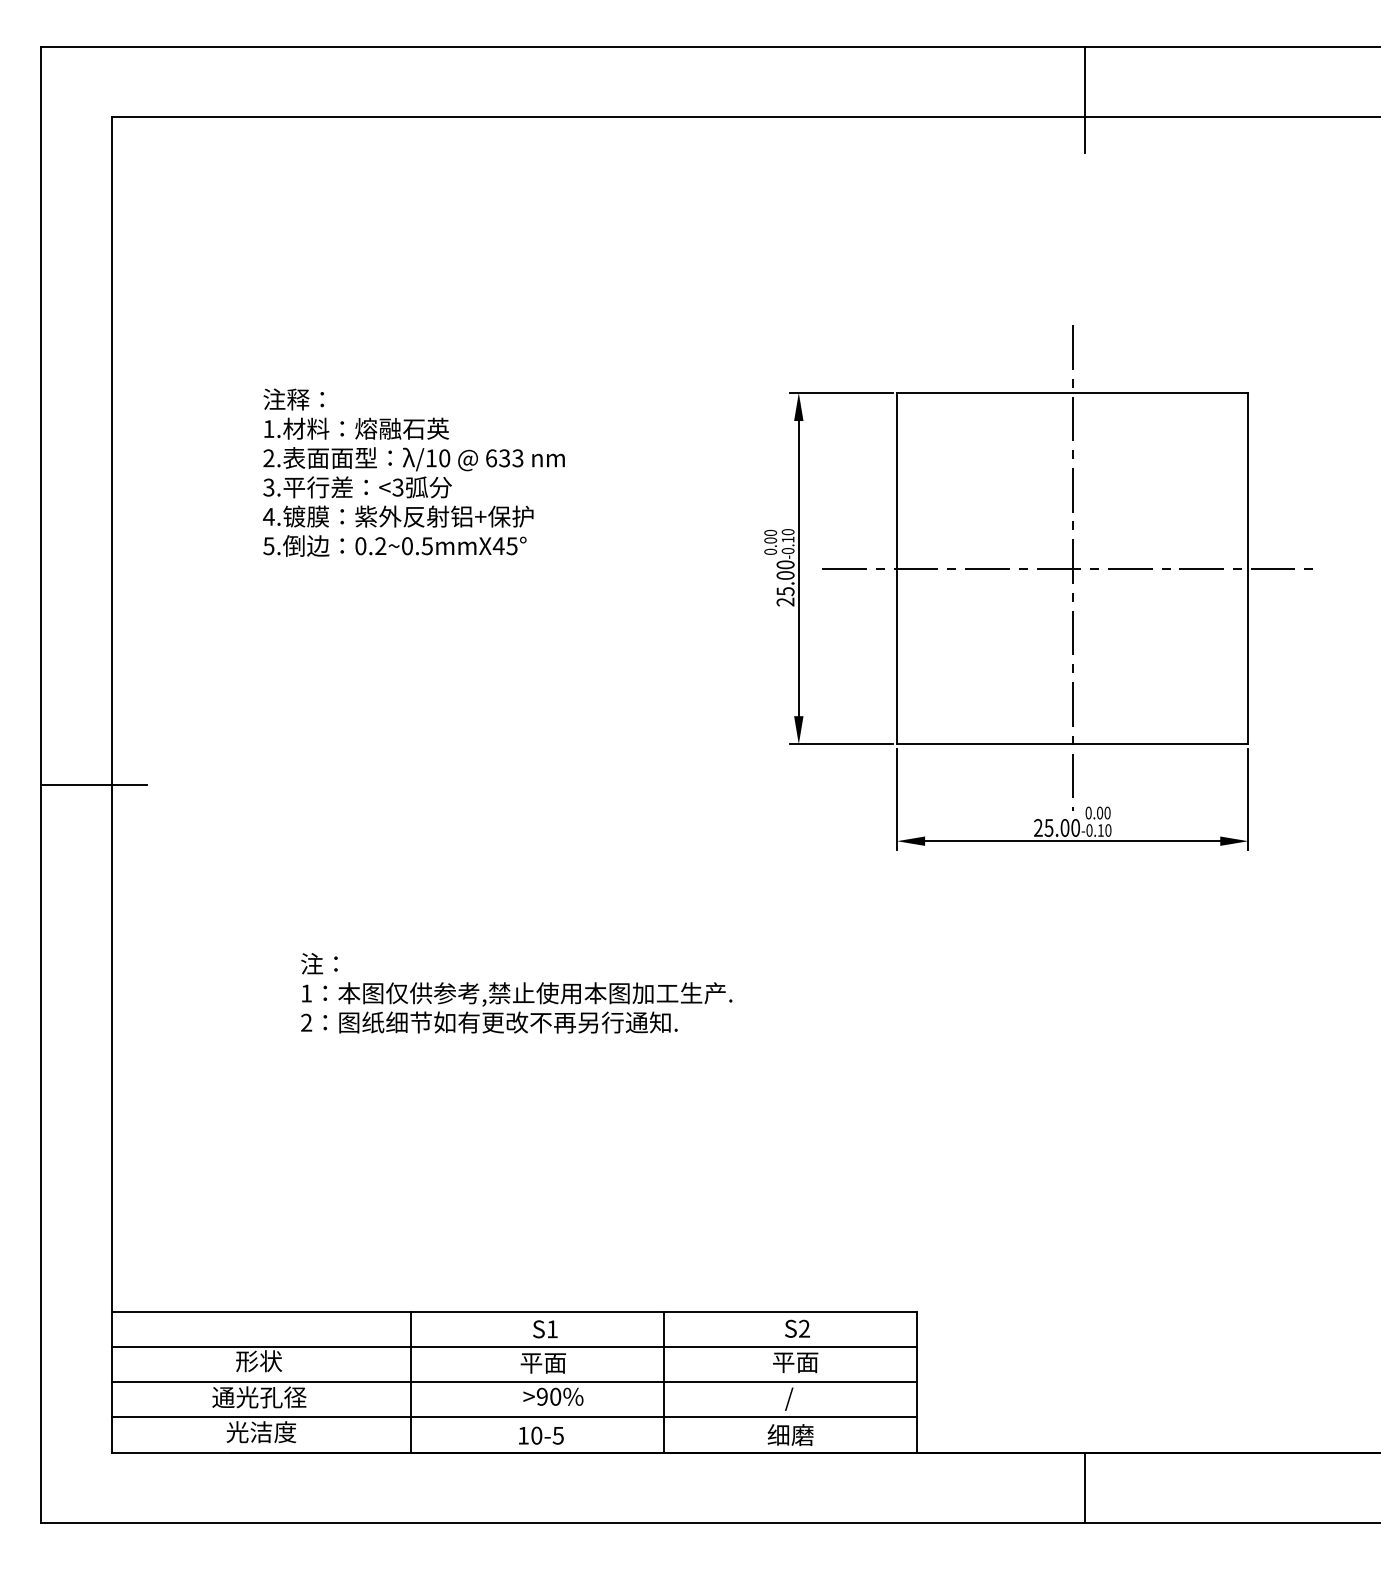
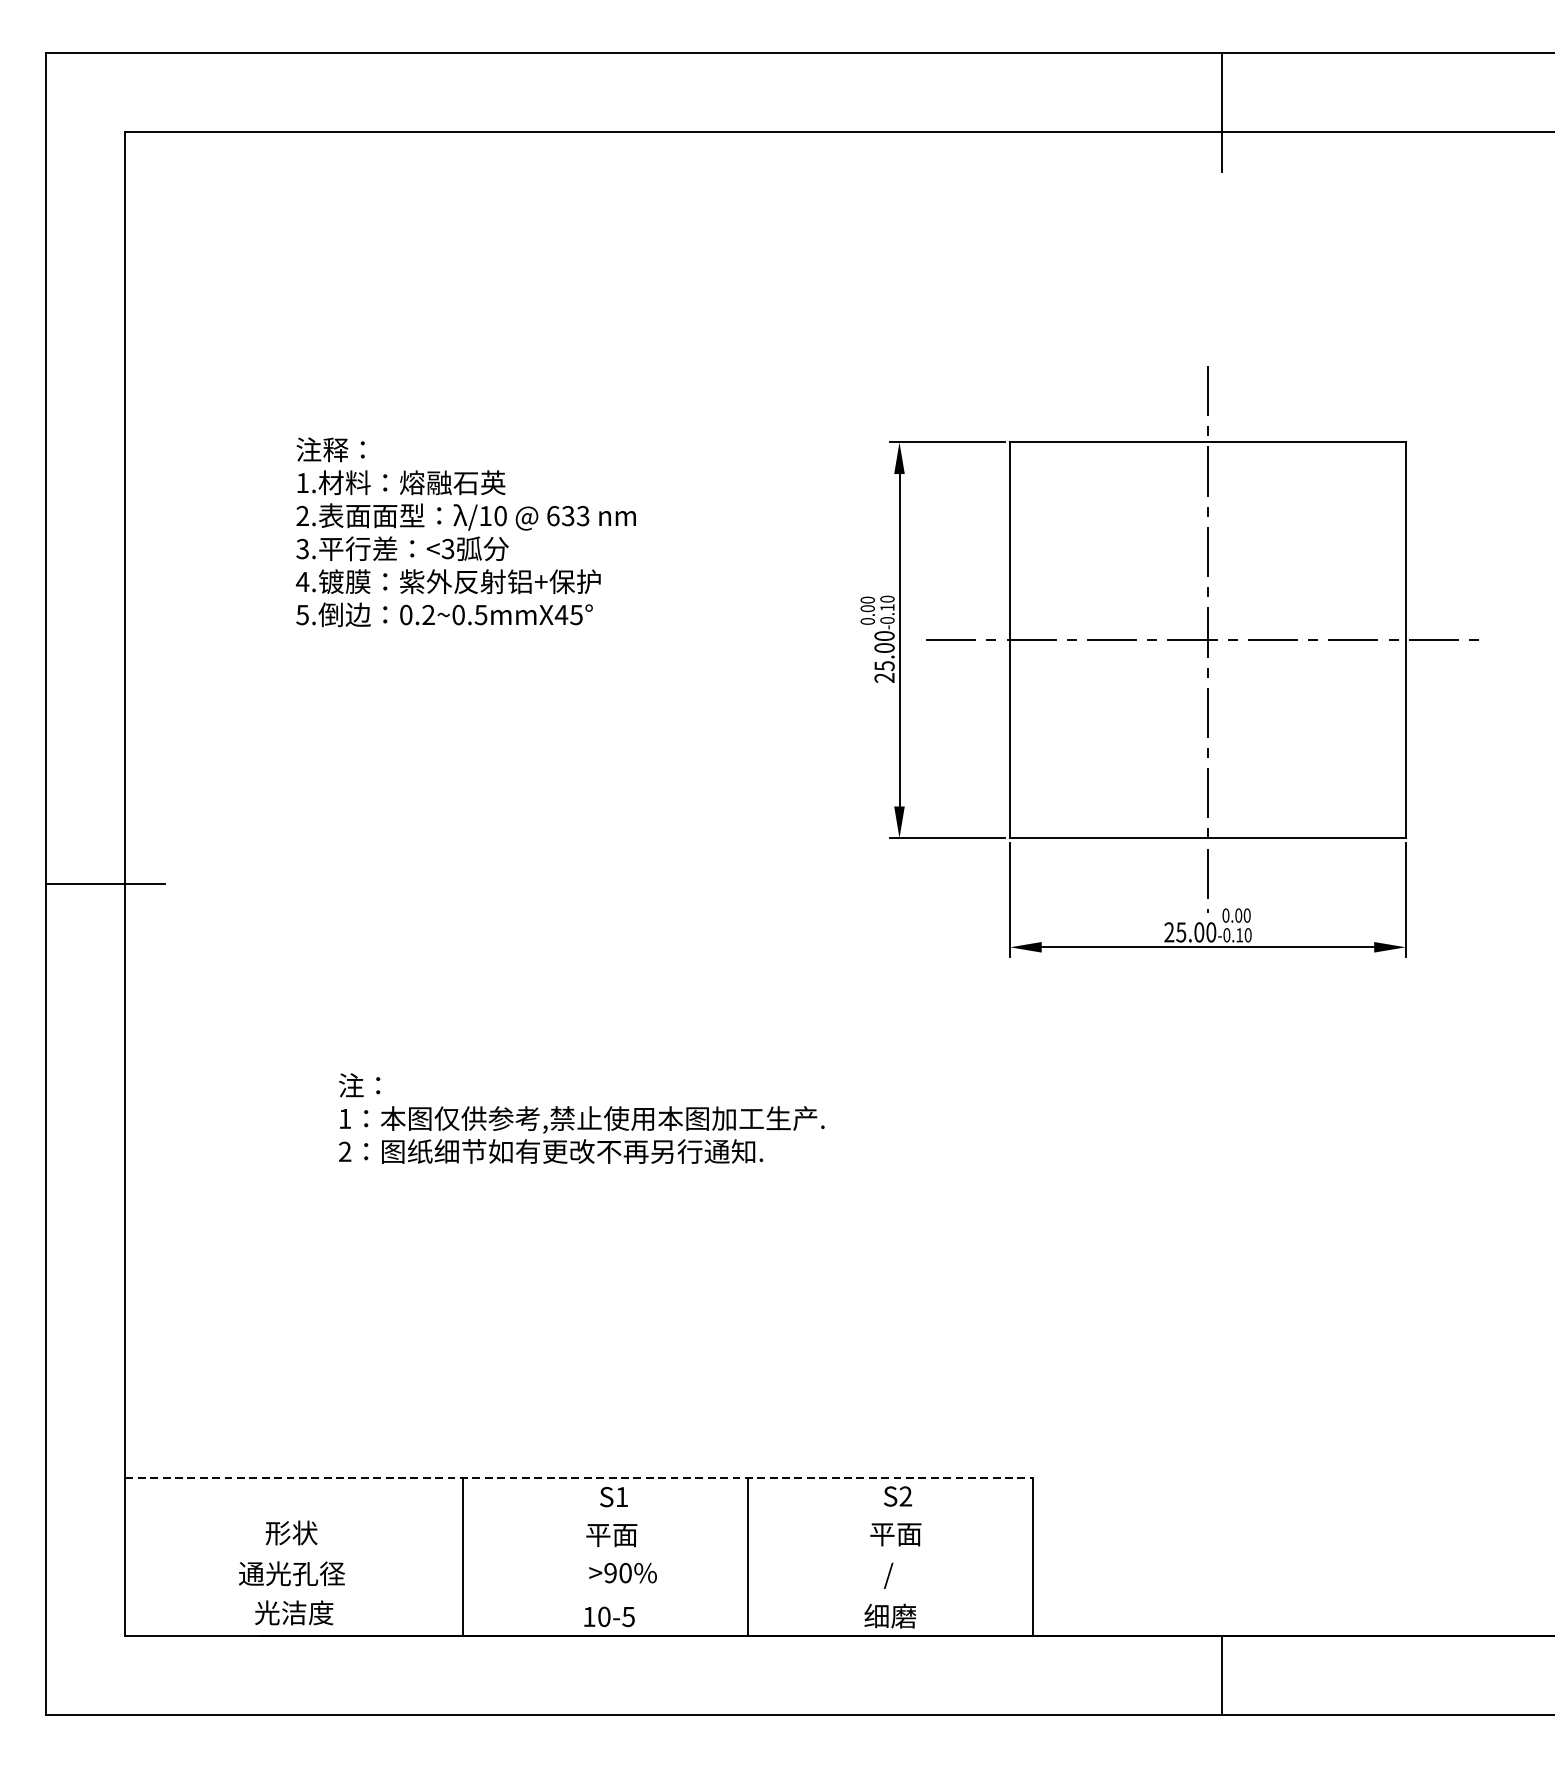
line: (514, 1312) -> (579, 1478), solid -> dashed
line: (514, 1347) -> (579, 1517), removed
line: (514, 1382) -> (579, 1556), removed
line: (514, 1417) -> (579, 1596), removed

